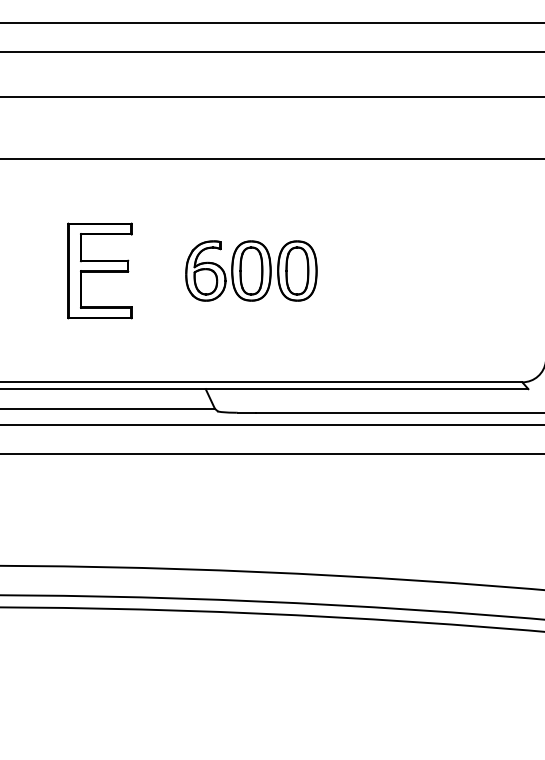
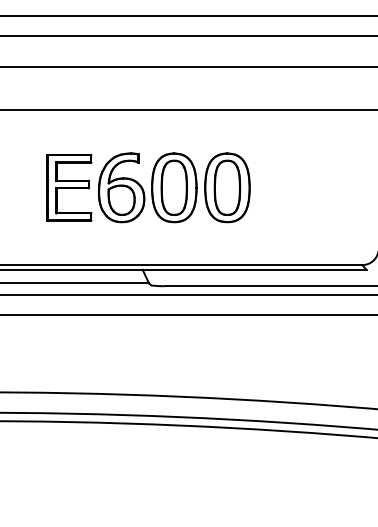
part: (251, 270) -> (174, 187), size x1.67

